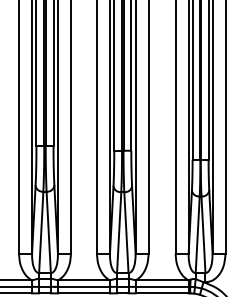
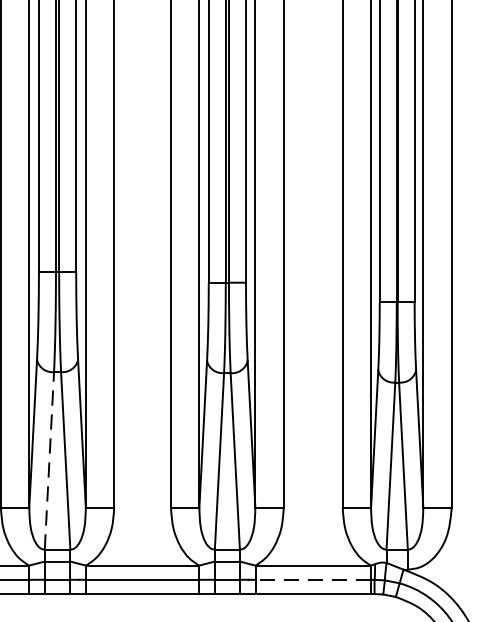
line: (41, 232) -> (49, 461), solid -> dashed
line: (161, 286) -> (311, 578), solid -> dashed

